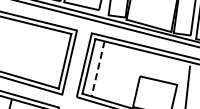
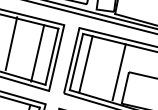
line: (25, 48) -> (11, 43), added
line: (50, 57) -> (37, 52), added
line: (98, 69) -> (86, 65), dashed -> solid
line: (130, 76) -> (119, 72), added

